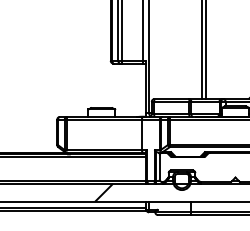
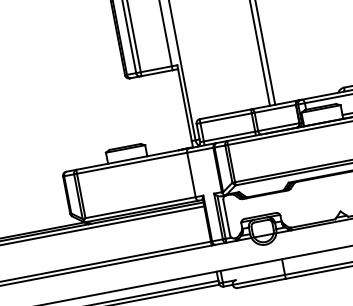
hatch: (104, 192) -> (152, 269), removed

